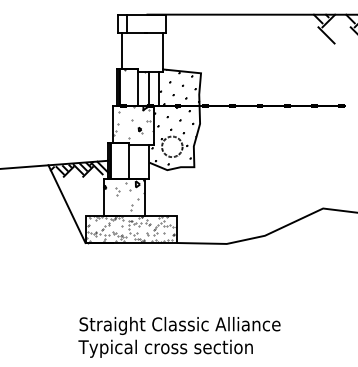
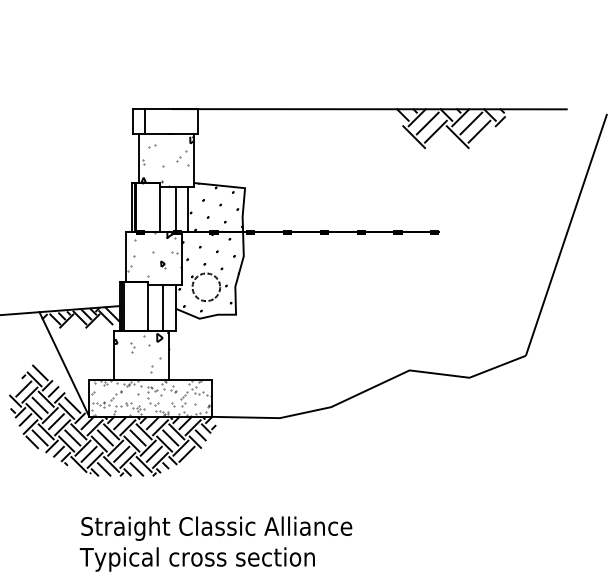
line: (336, 25) -> (427, 123), added
line: (342, 31) -> (435, 131), added
hatch: (143, 52) -> (167, 159), added
line: (140, 161) -> (163, 307), added
hatch: (102, 245) -> (112, 420), added

